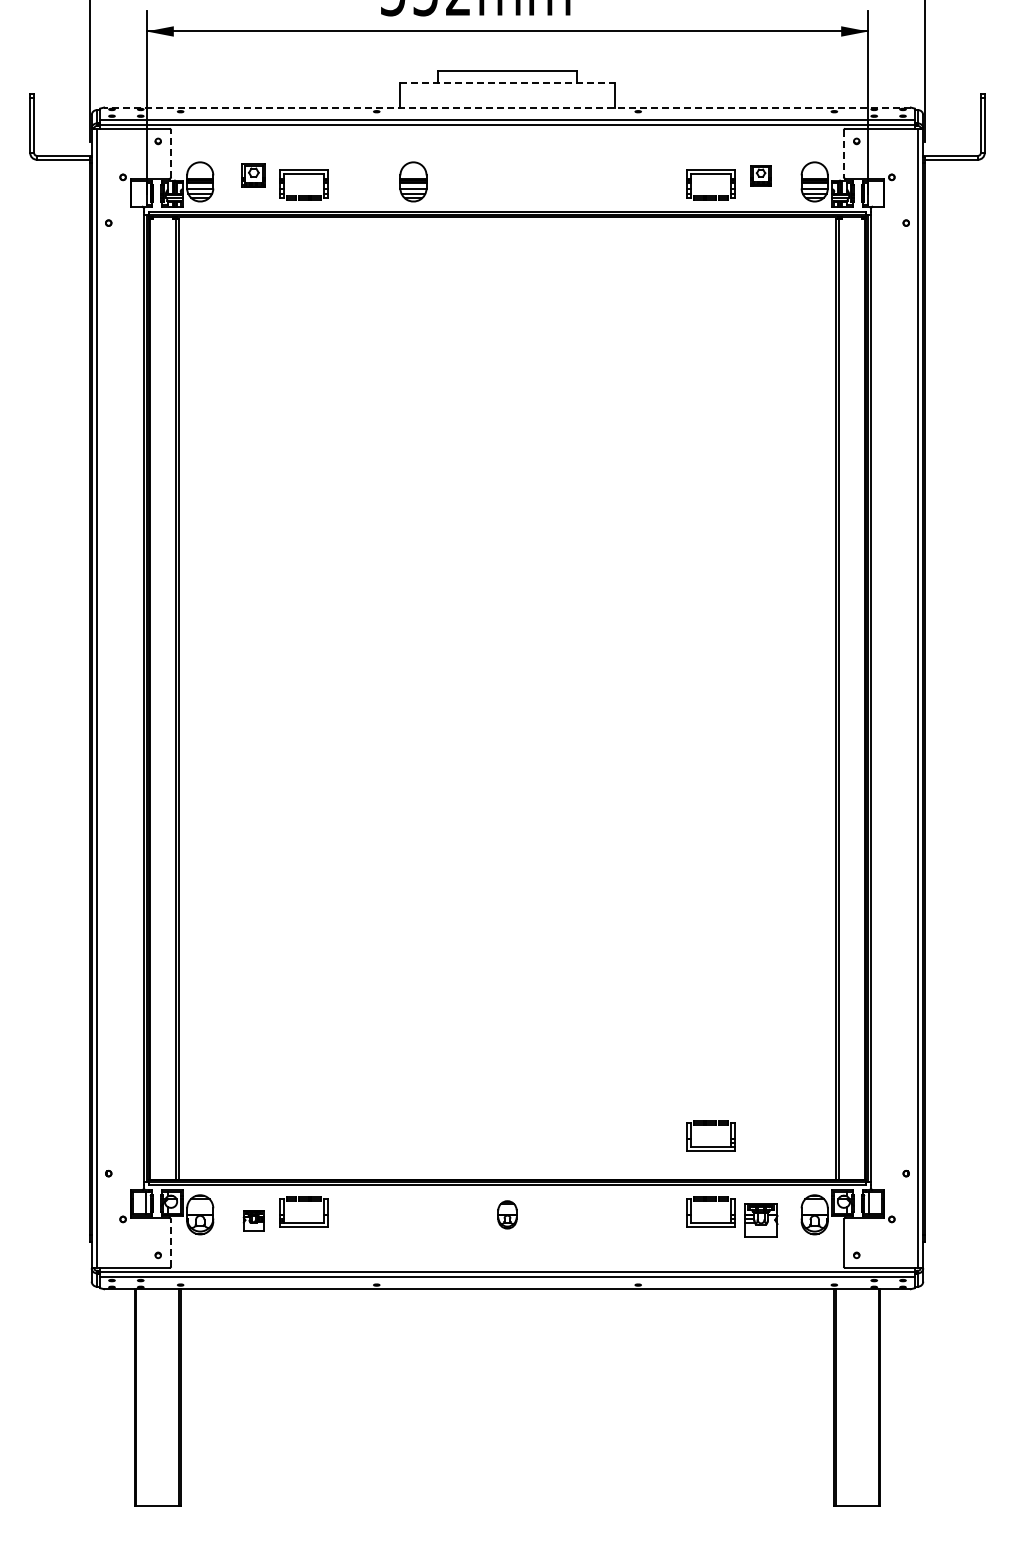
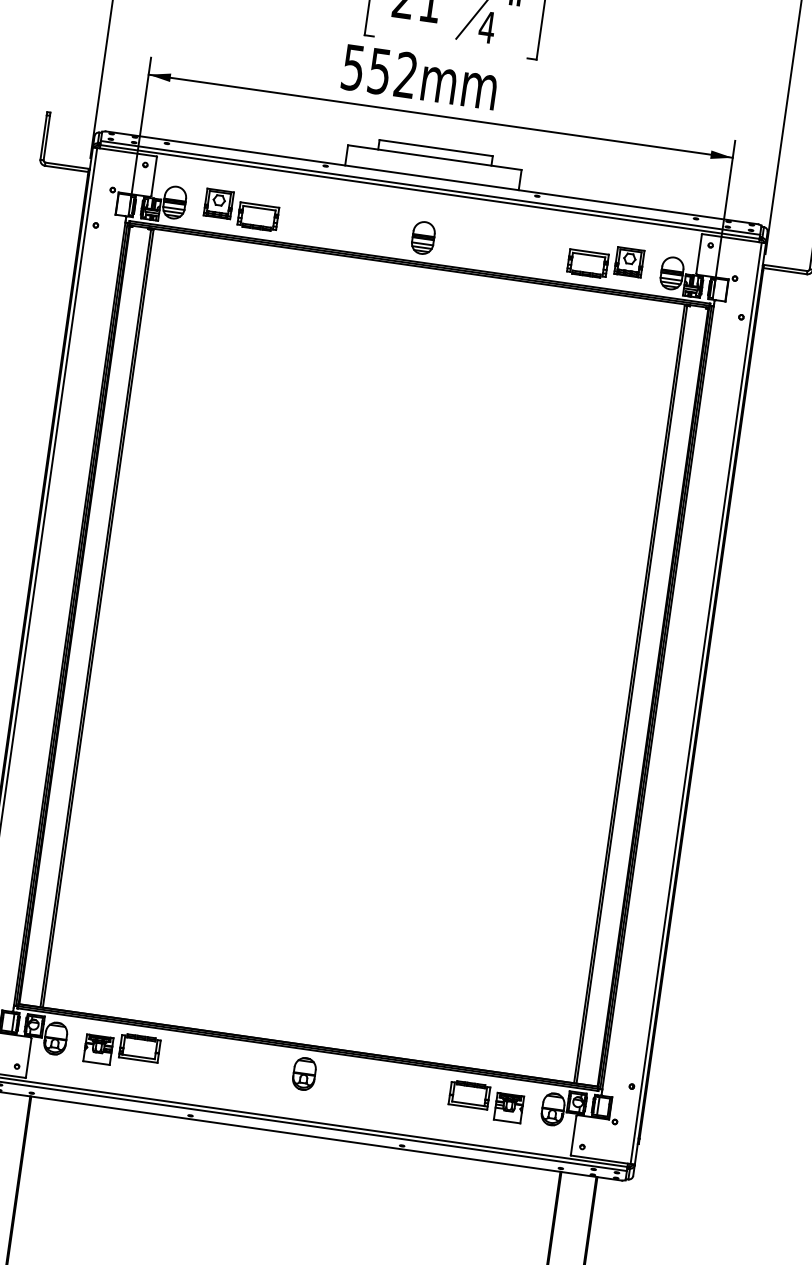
line: (507, 82) -> (434, 157), dashed -> solid
line: (507, 107) -> (431, 177), dashed -> solid
line: (170, 153) -> (153, 176), dashed -> solid
line: (844, 154) -> (699, 254), dashed -> solid
part: (253, 175) -> (218, 203), size x1.43
part: (760, 175) -> (628, 261), size x1.67
part: (413, 181) -> (423, 237), moved
part: (710, 1125) -> (479, 1025), removed
part: (507, 1214) -> (304, 1073), size x1.43
part: (253, 1220) -> (98, 1049), size x1.67
line: (170, 1242) -> (28, 1057), dashed -> solid

